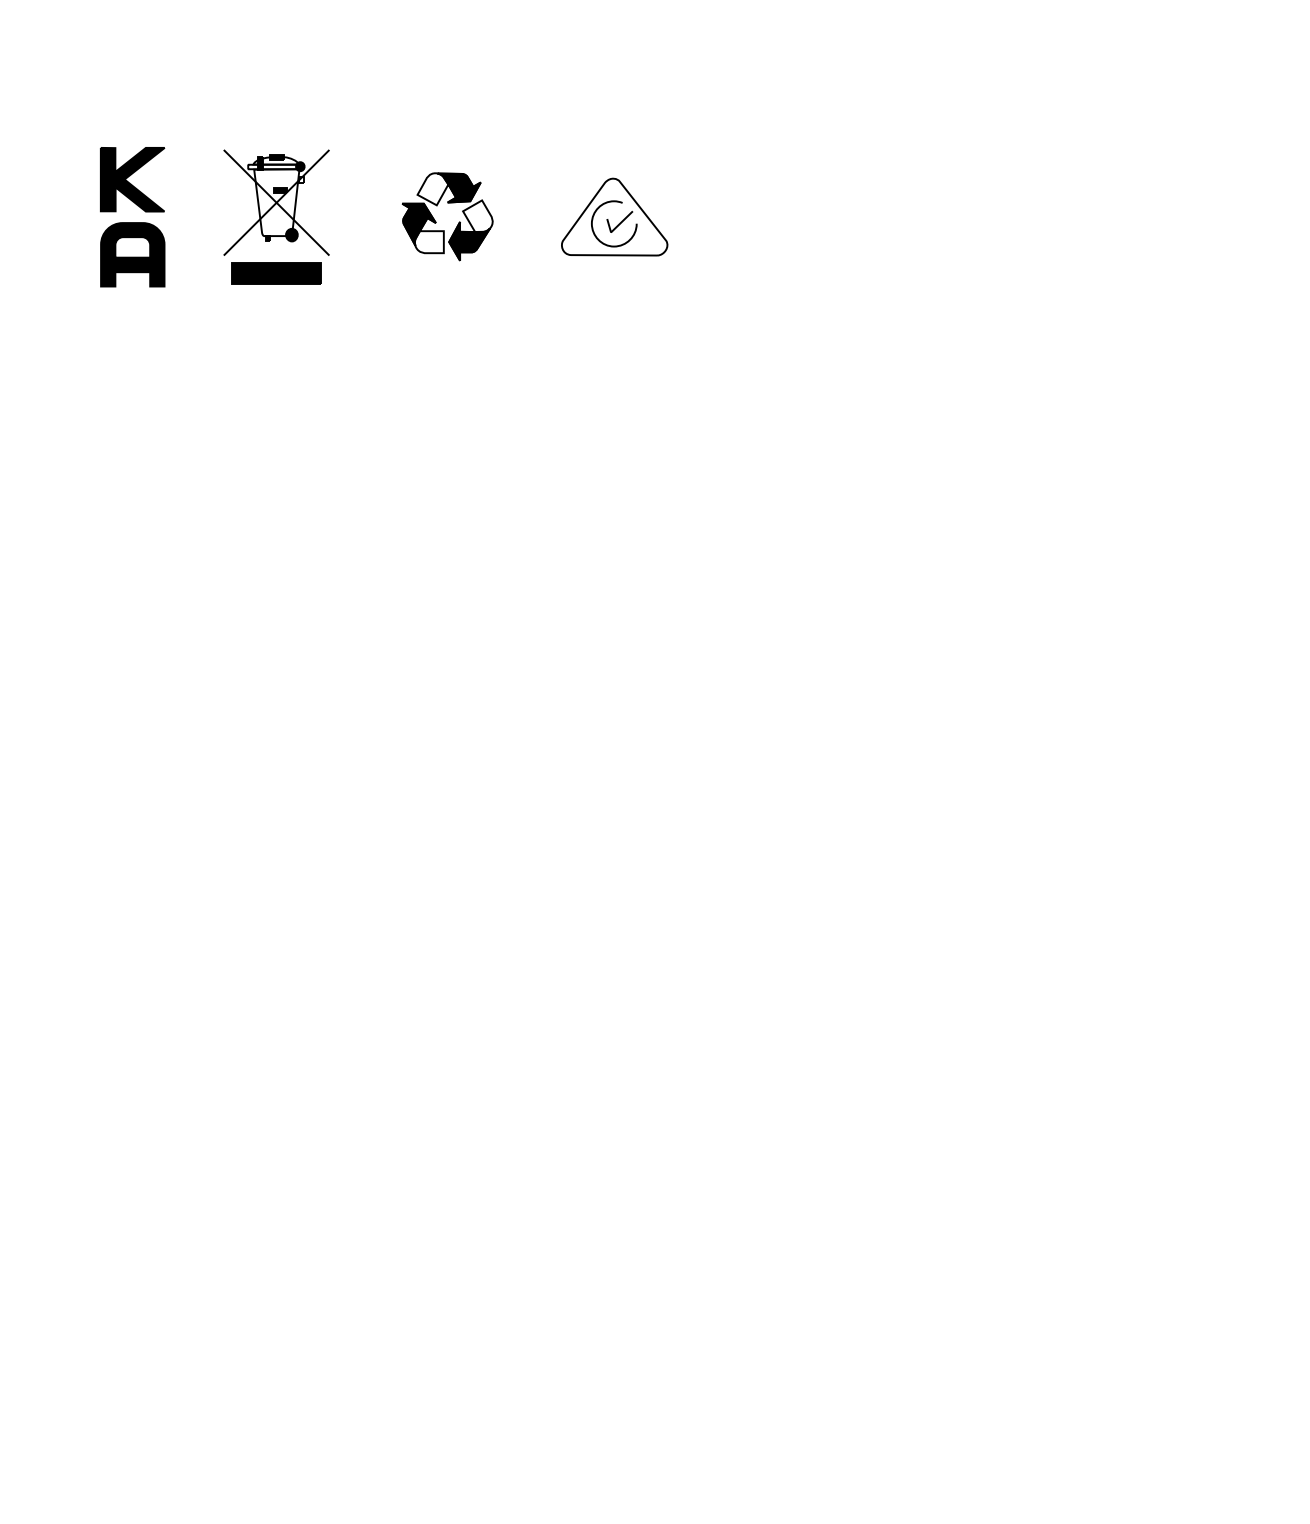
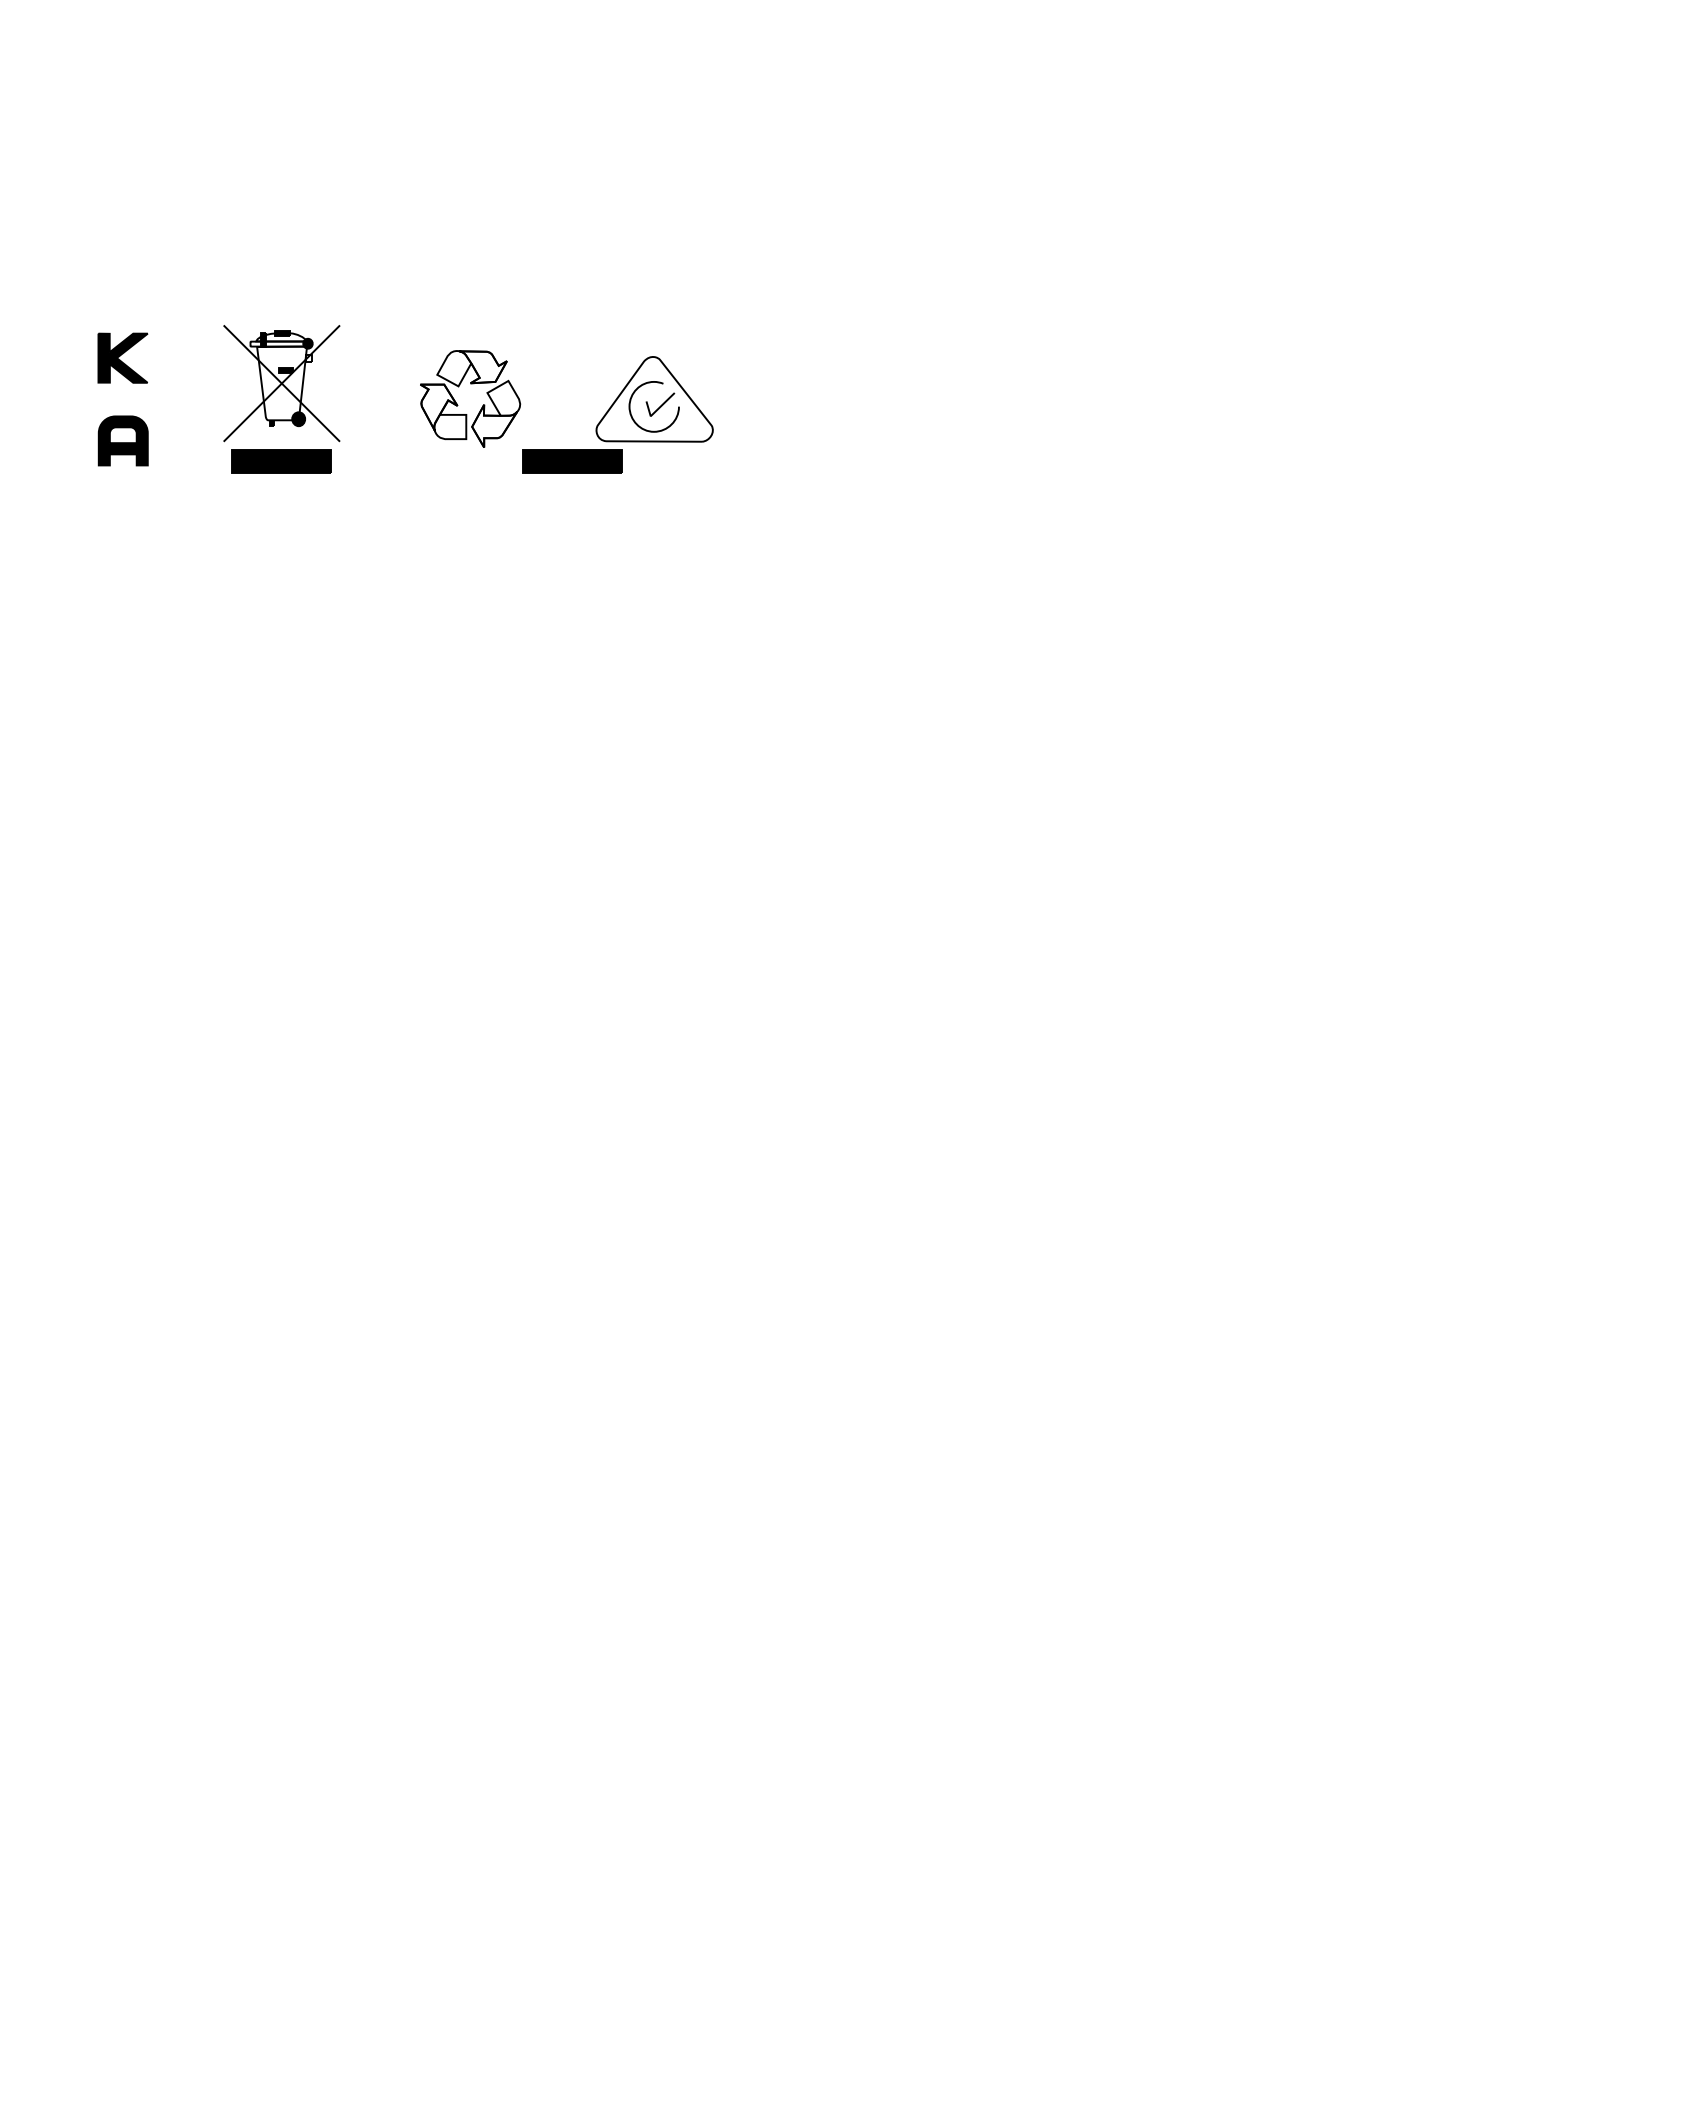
part: (132, 180) -> (122, 358), size x0.7
fill: (459, 188) -> (483, 367), removed
fill: (418, 224) -> (438, 407), removed
fill: (469, 240) -> (494, 425), removed
part: (133, 254) -> (123, 440), size x0.7
part: (540, 273) -> (572, 461), added

